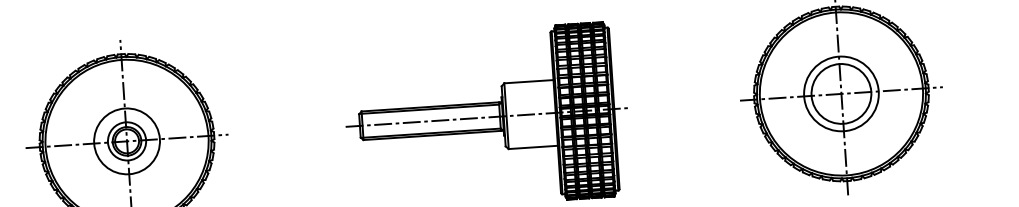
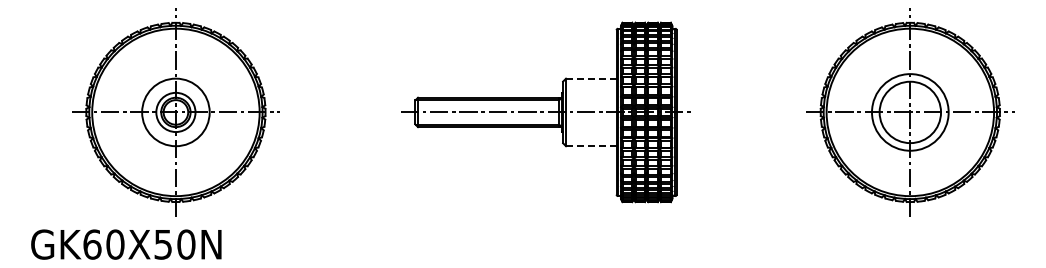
line: (528, 81) -> (590, 78), solid -> dashed
line: (533, 147) -> (591, 146), solid -> dashed

